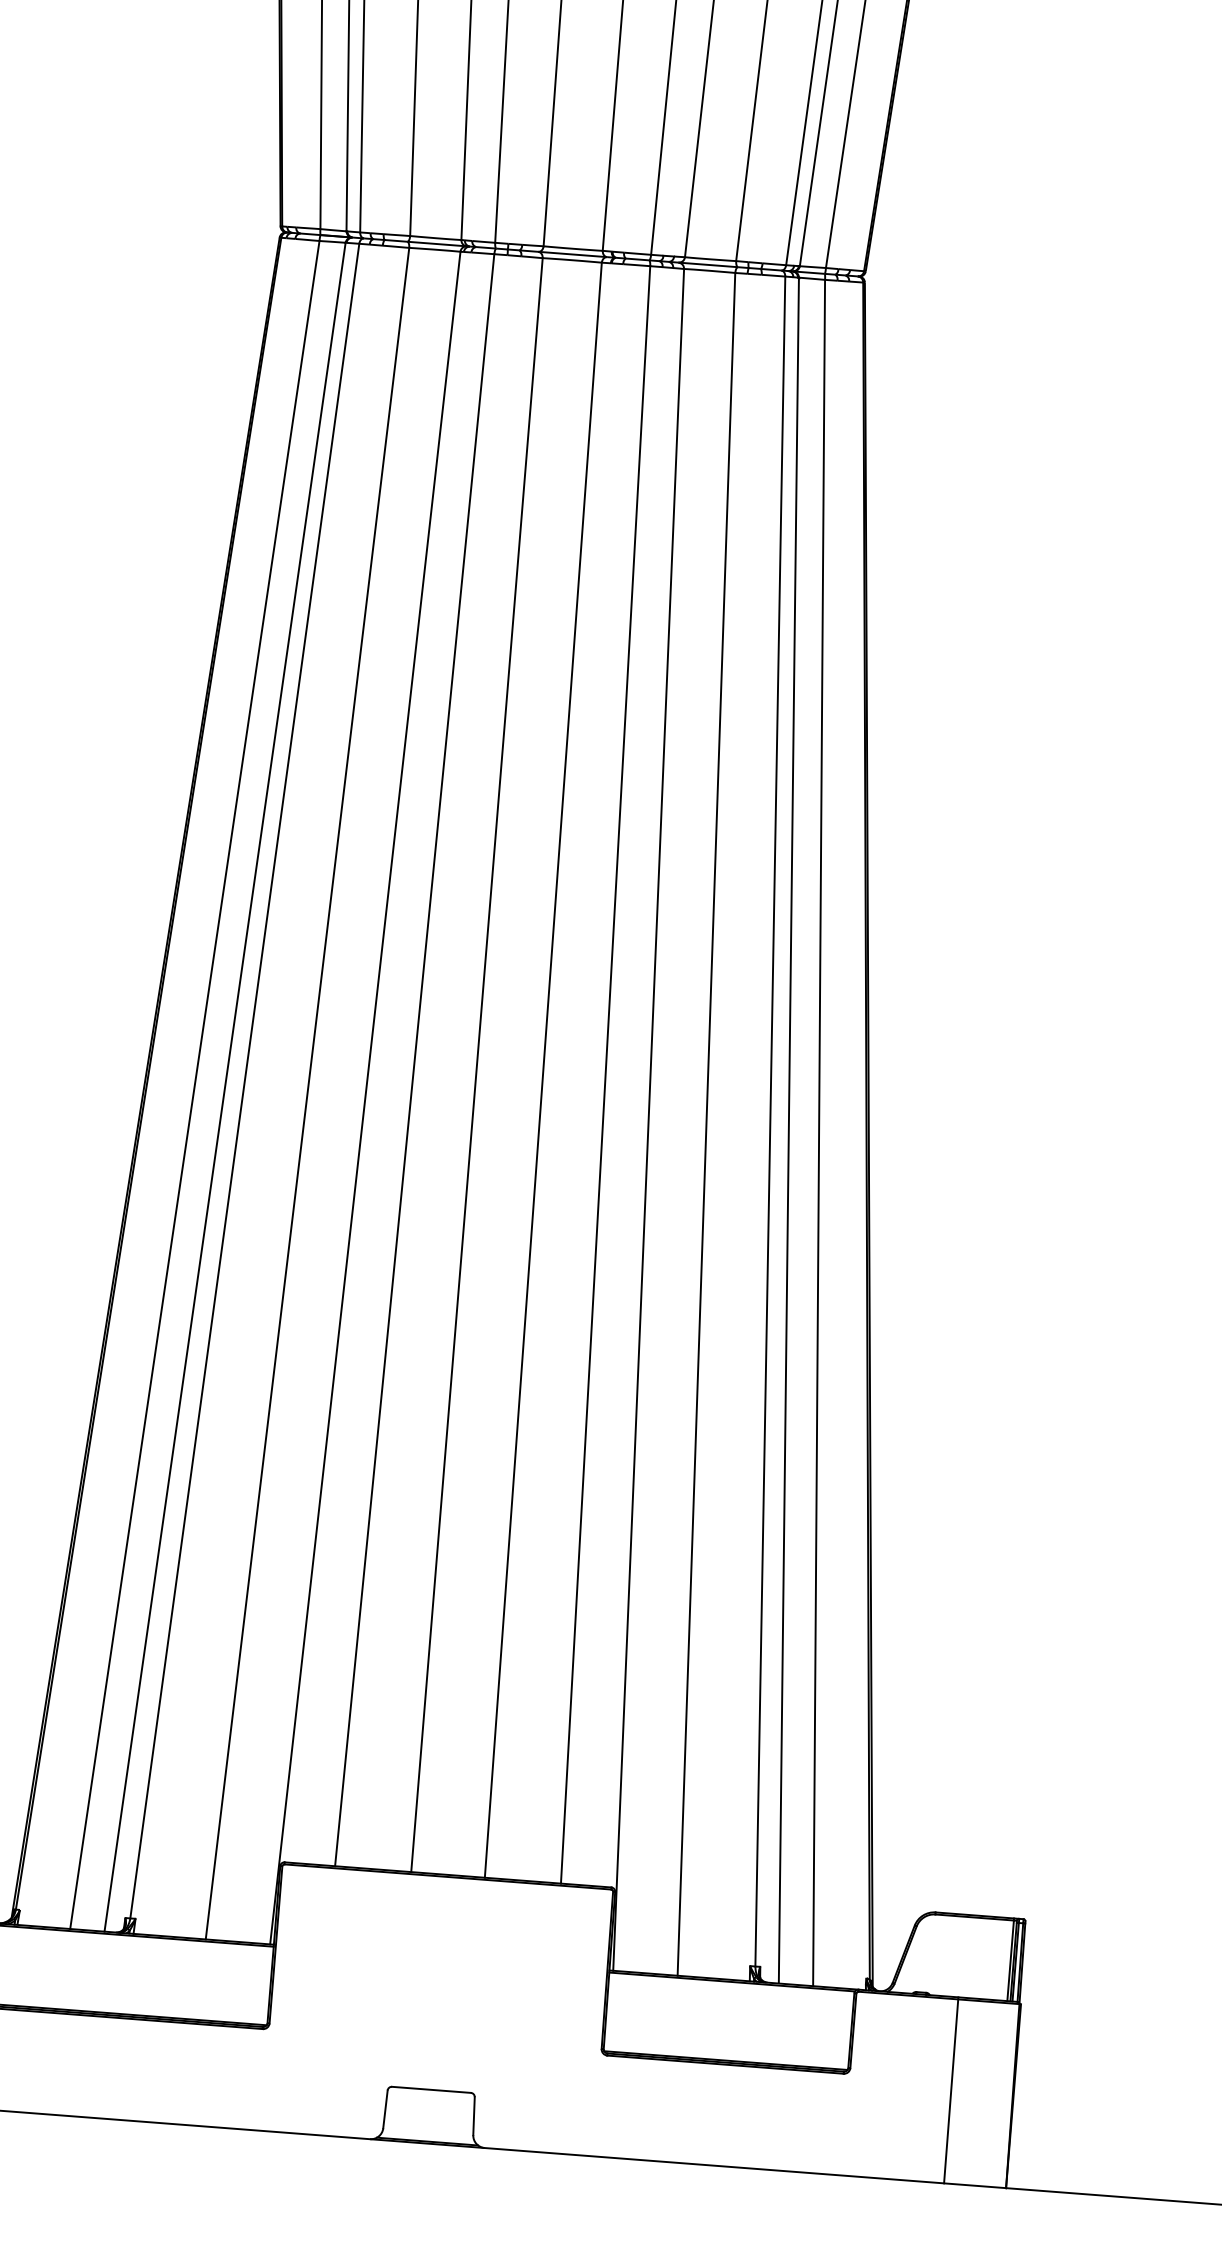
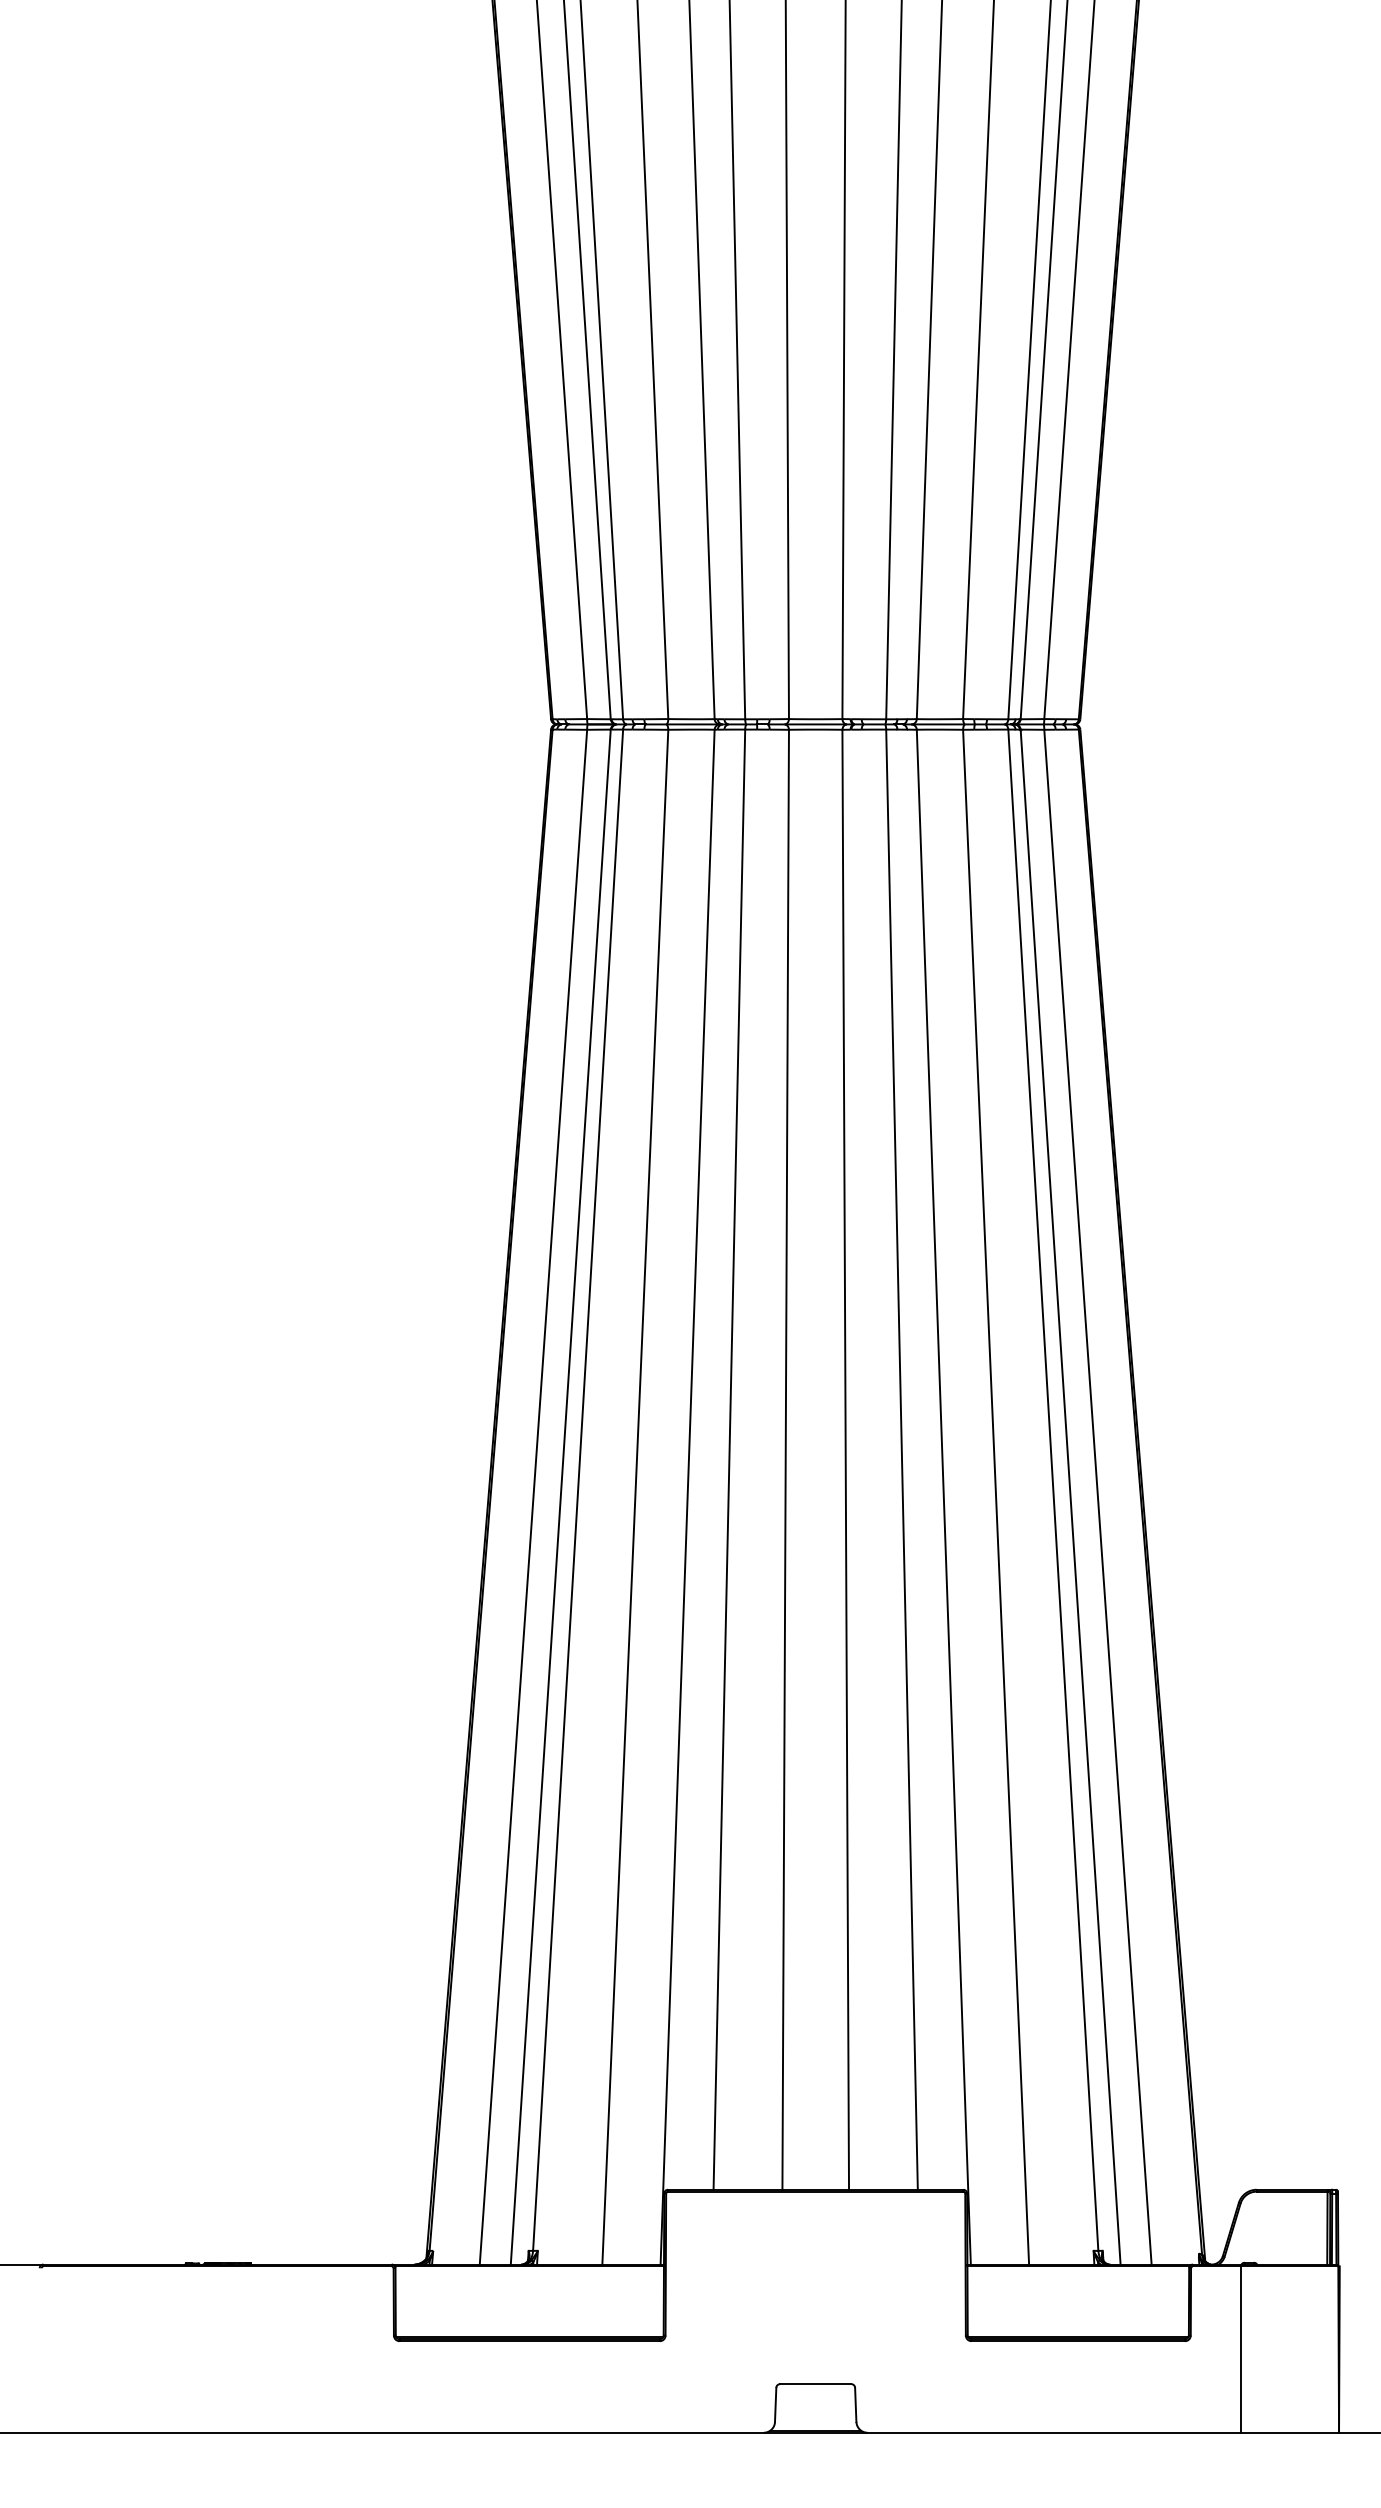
line: (950, 2090) -> (1240, 2348), moved

